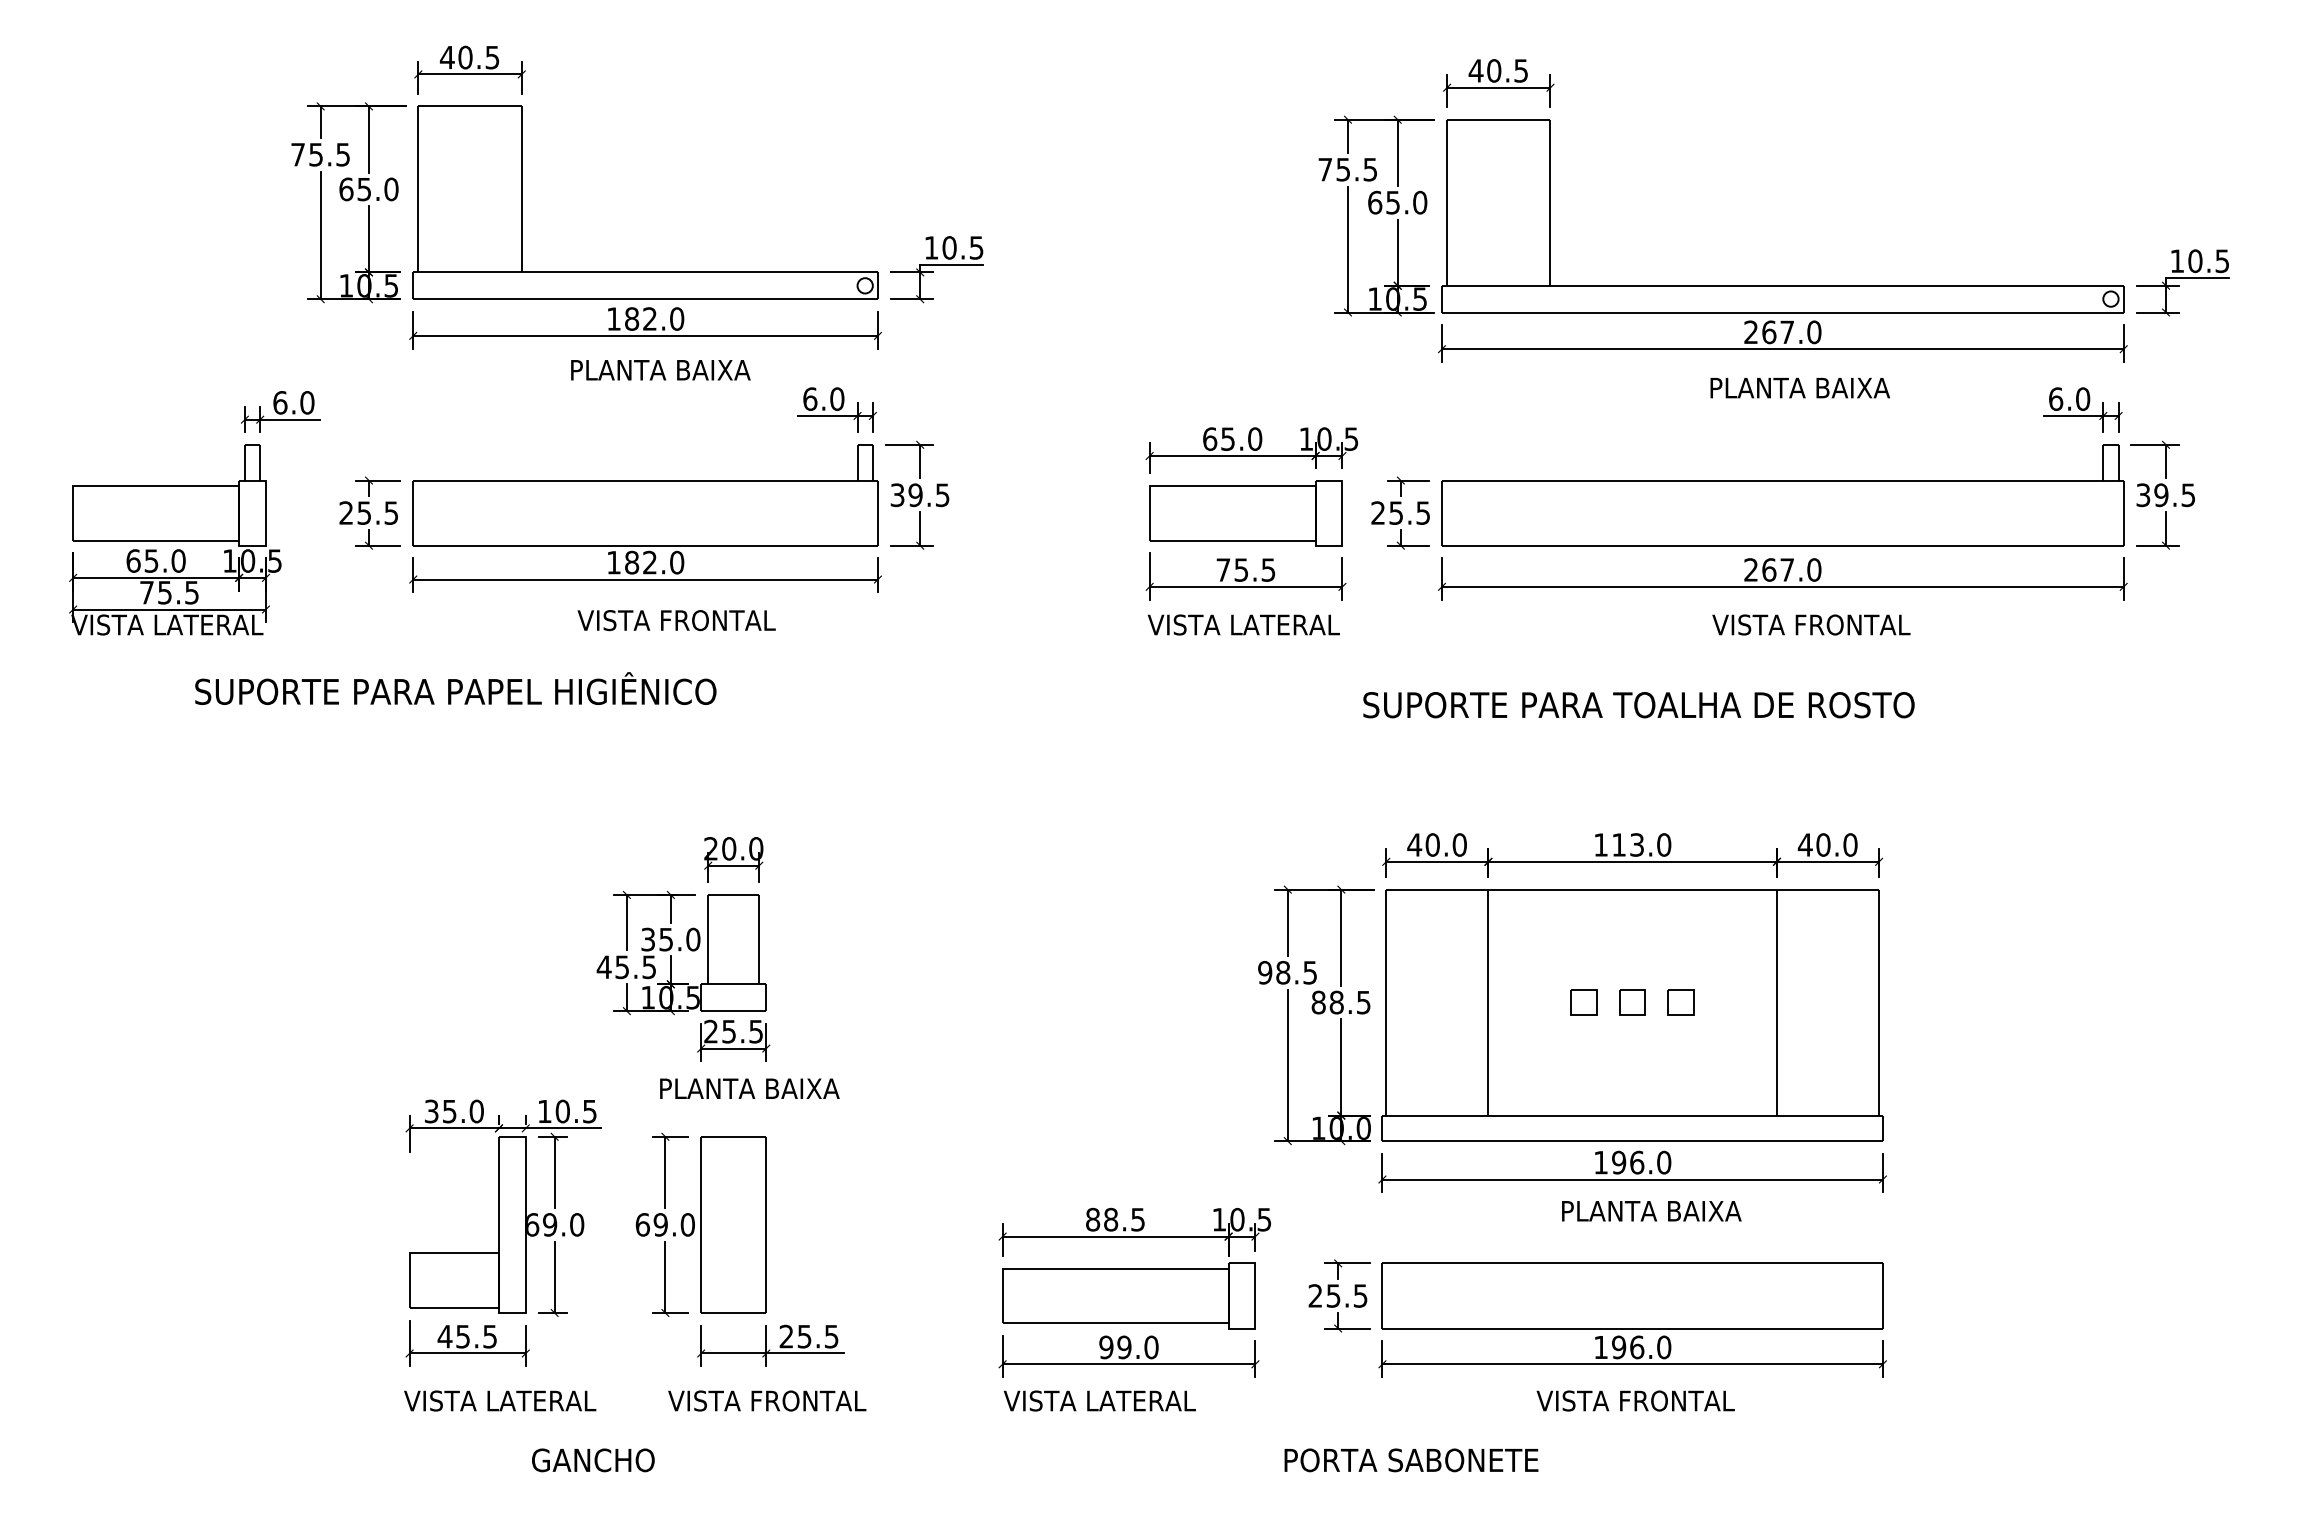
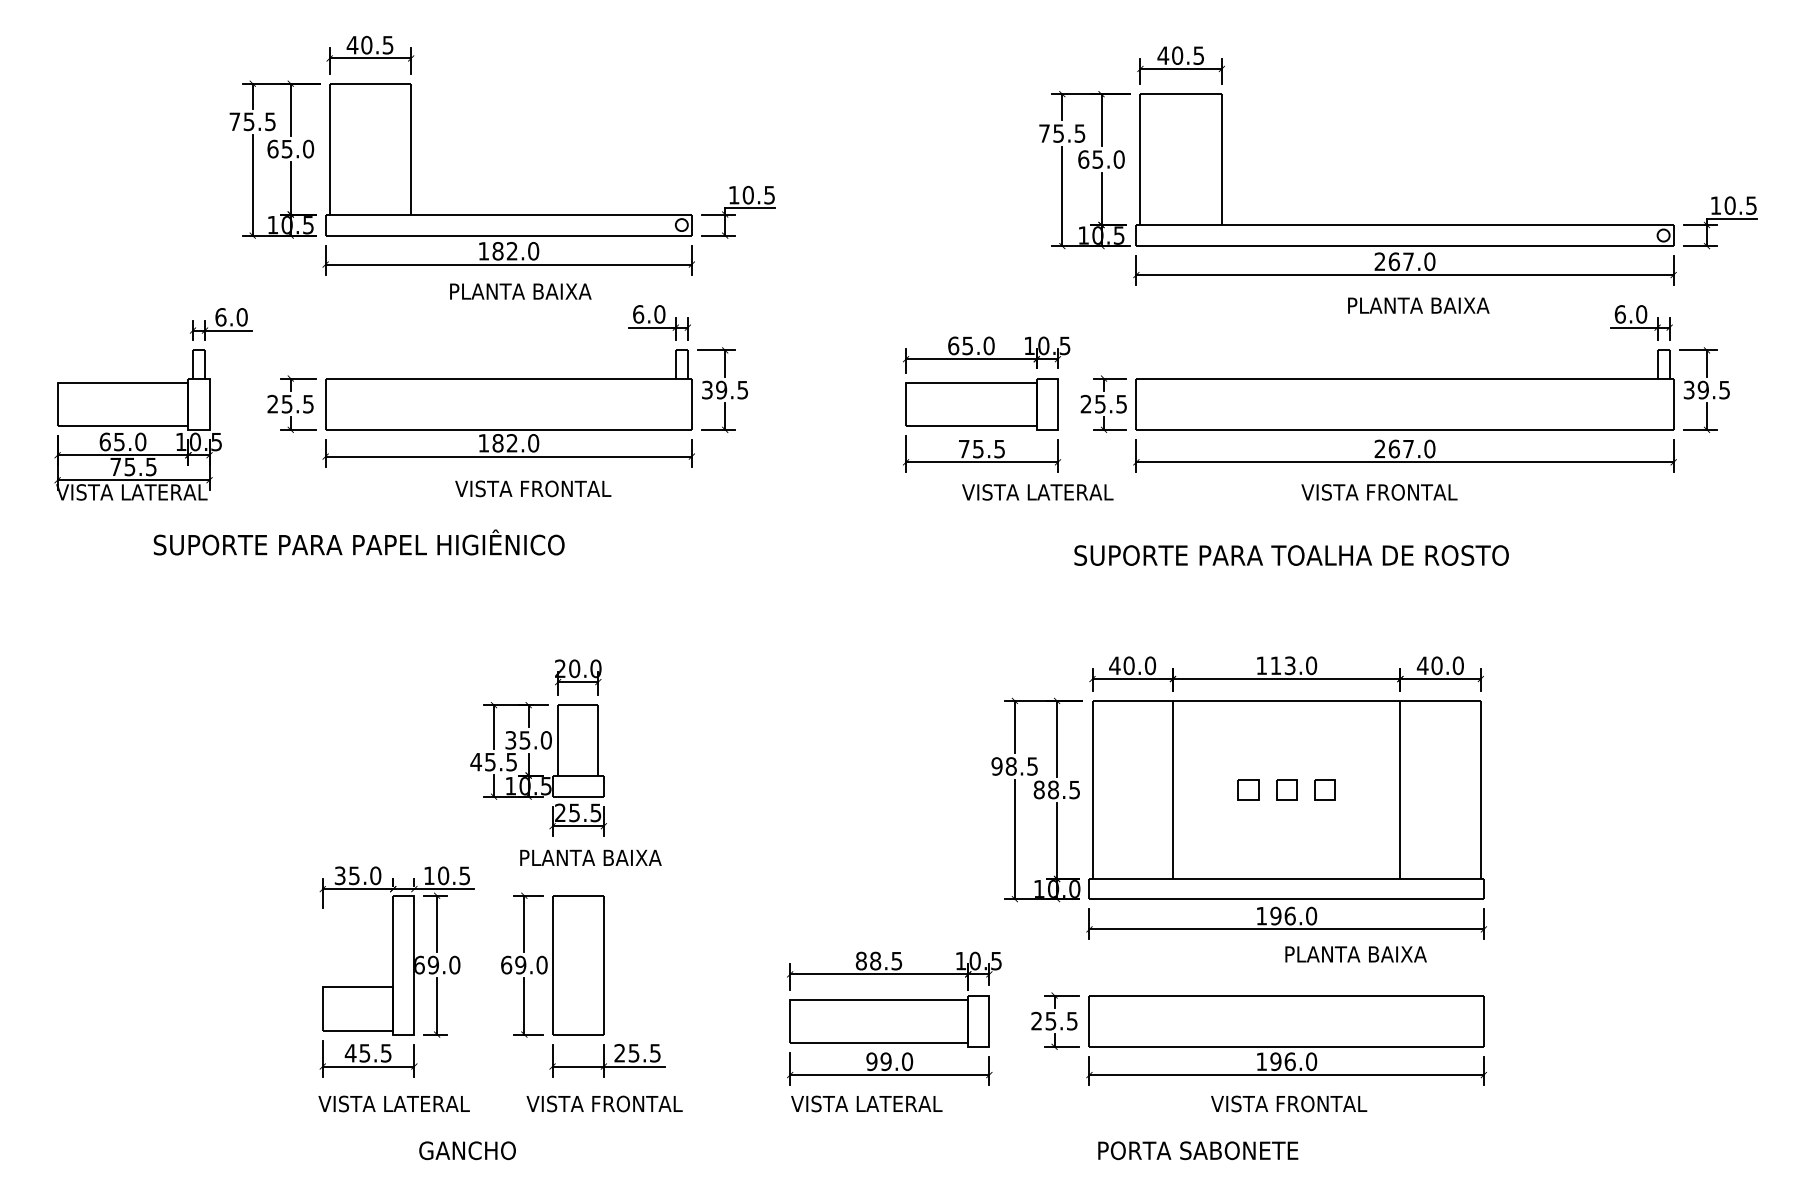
text: (1243, 624) -> (1037, 492), moved
text: (1811, 624) -> (1379, 492), moved
text: (1651, 1211) -> (1355, 954), moved
text: (1411, 1460) -> (1198, 1150), moved

